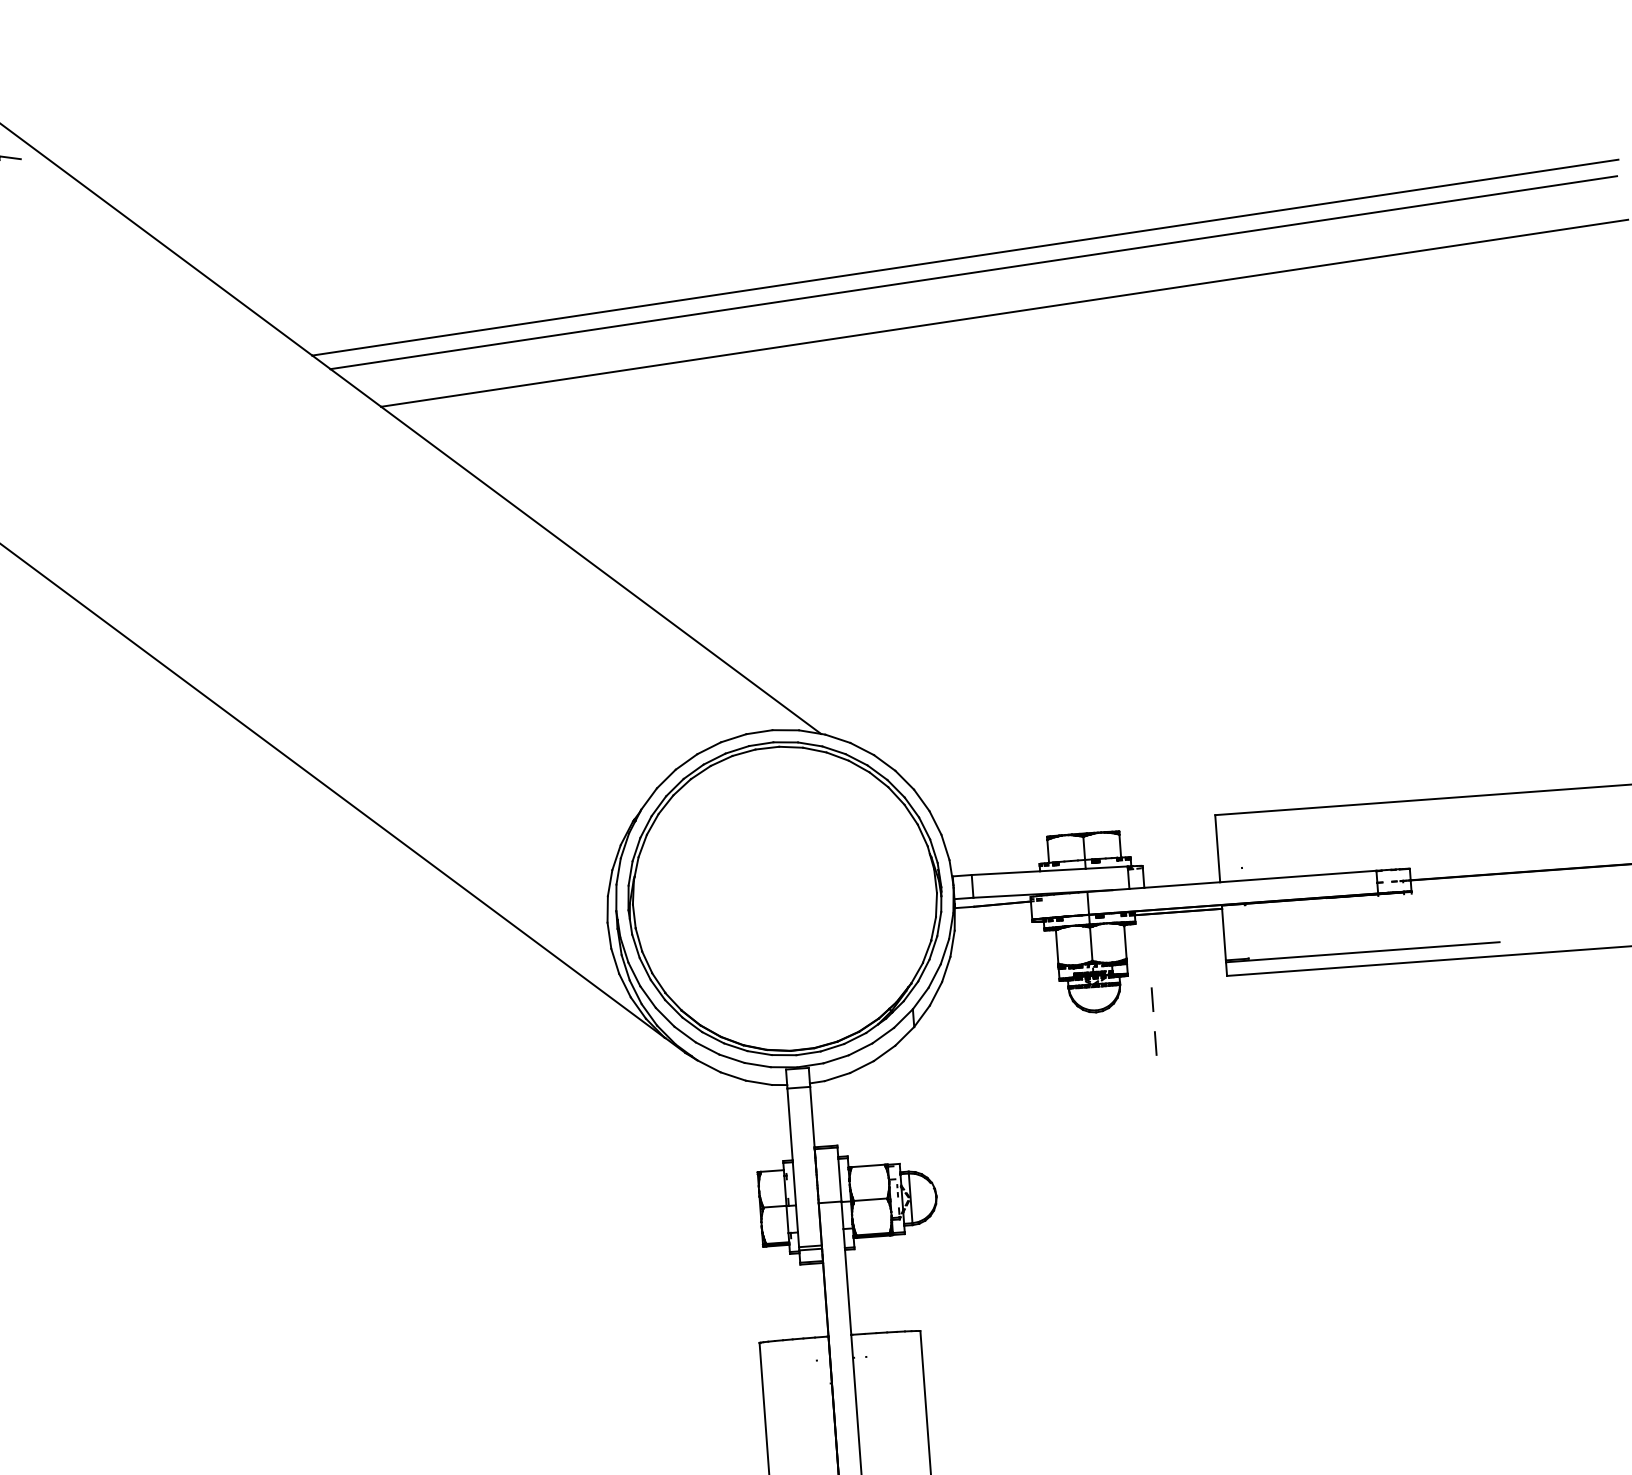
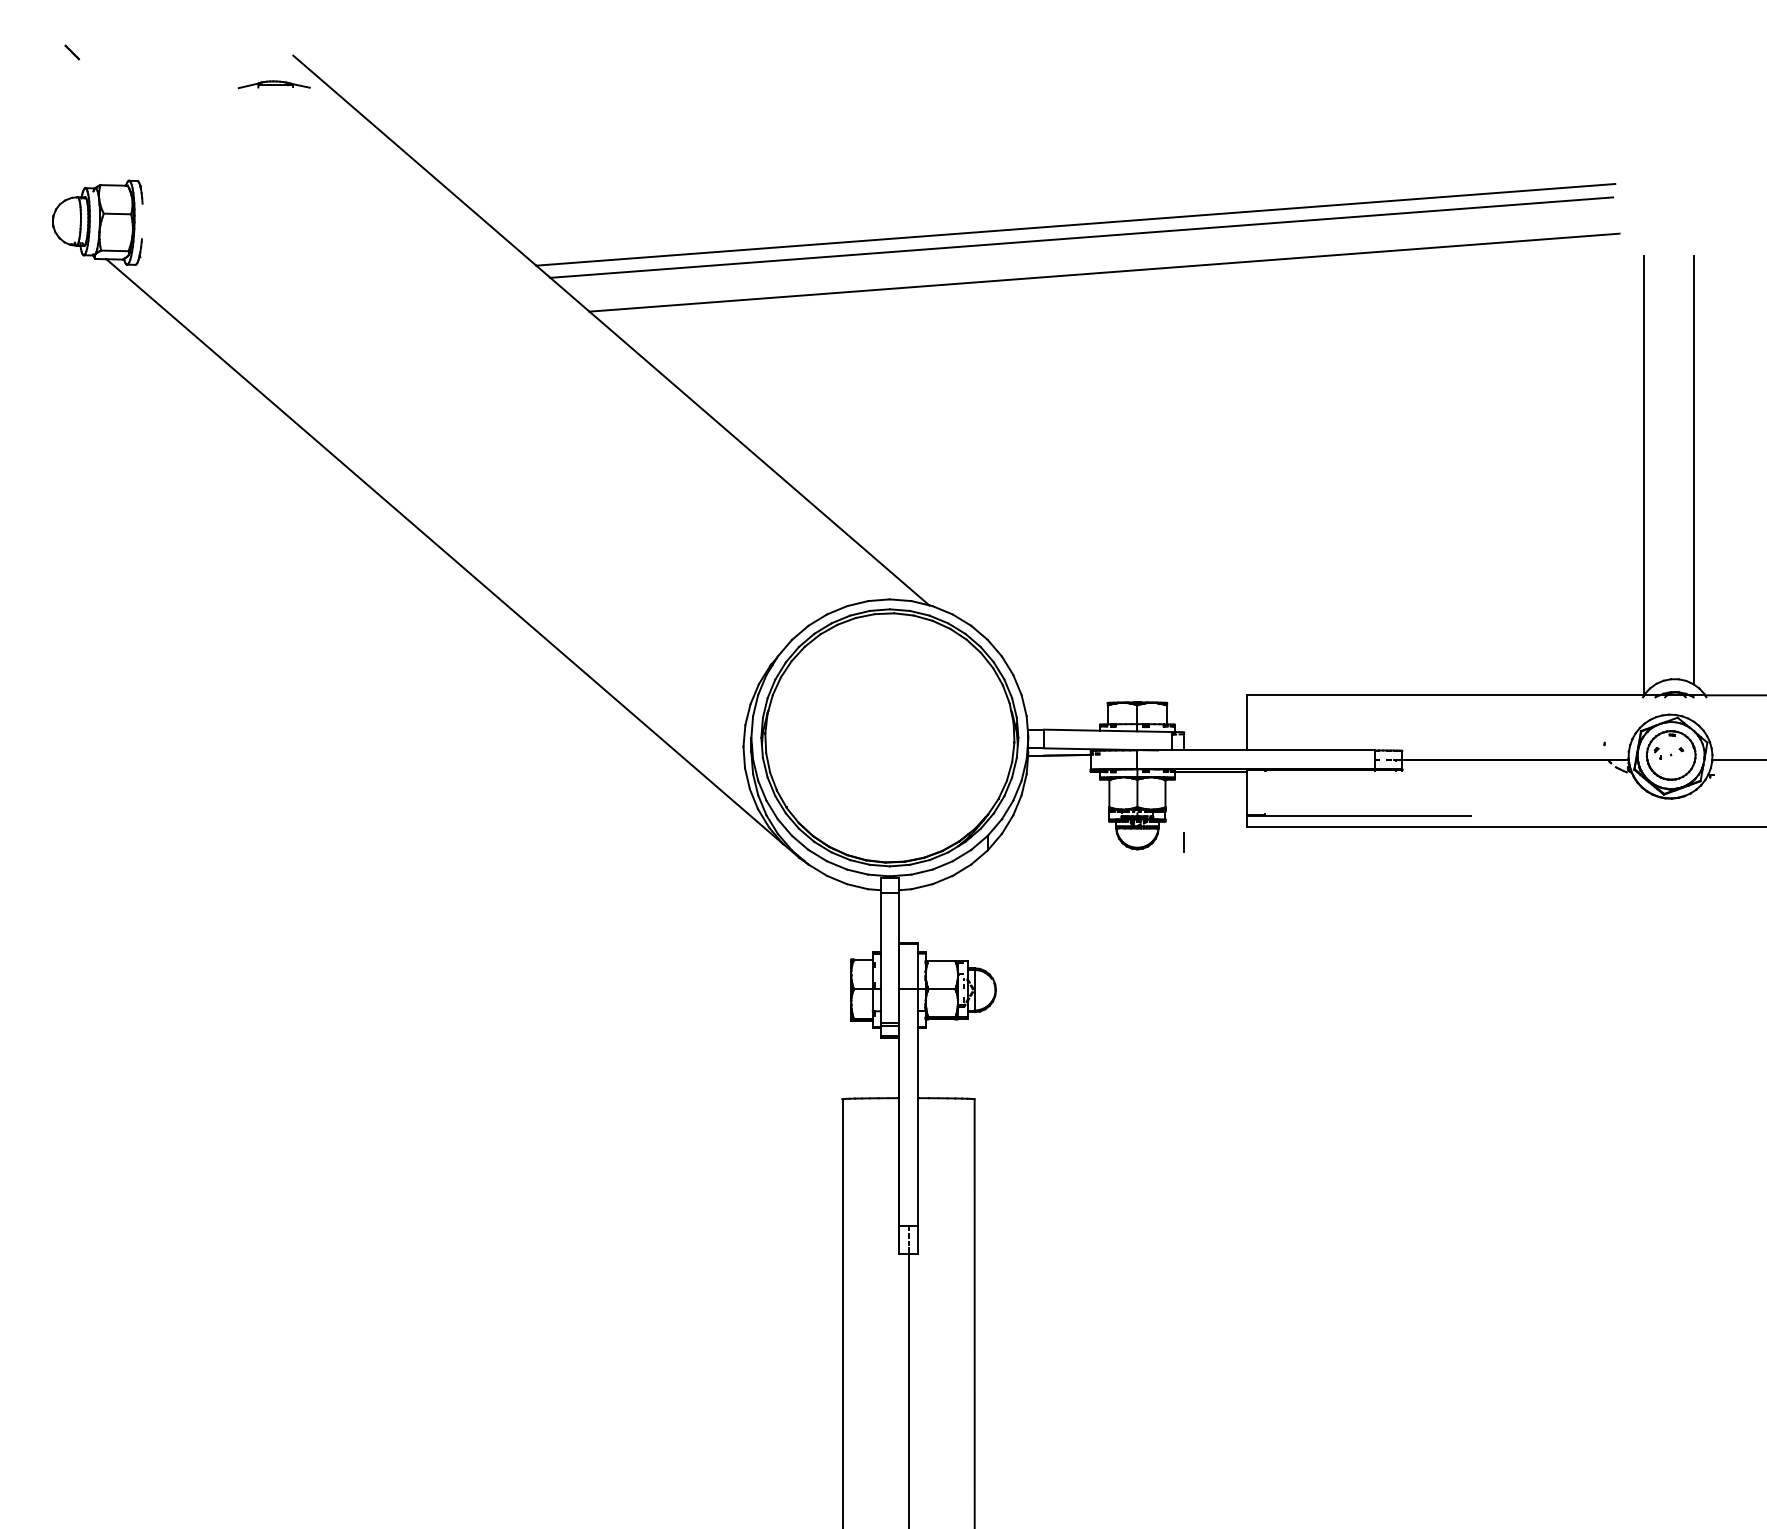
line: (1154, 1043) -> (1183, 878), removed

